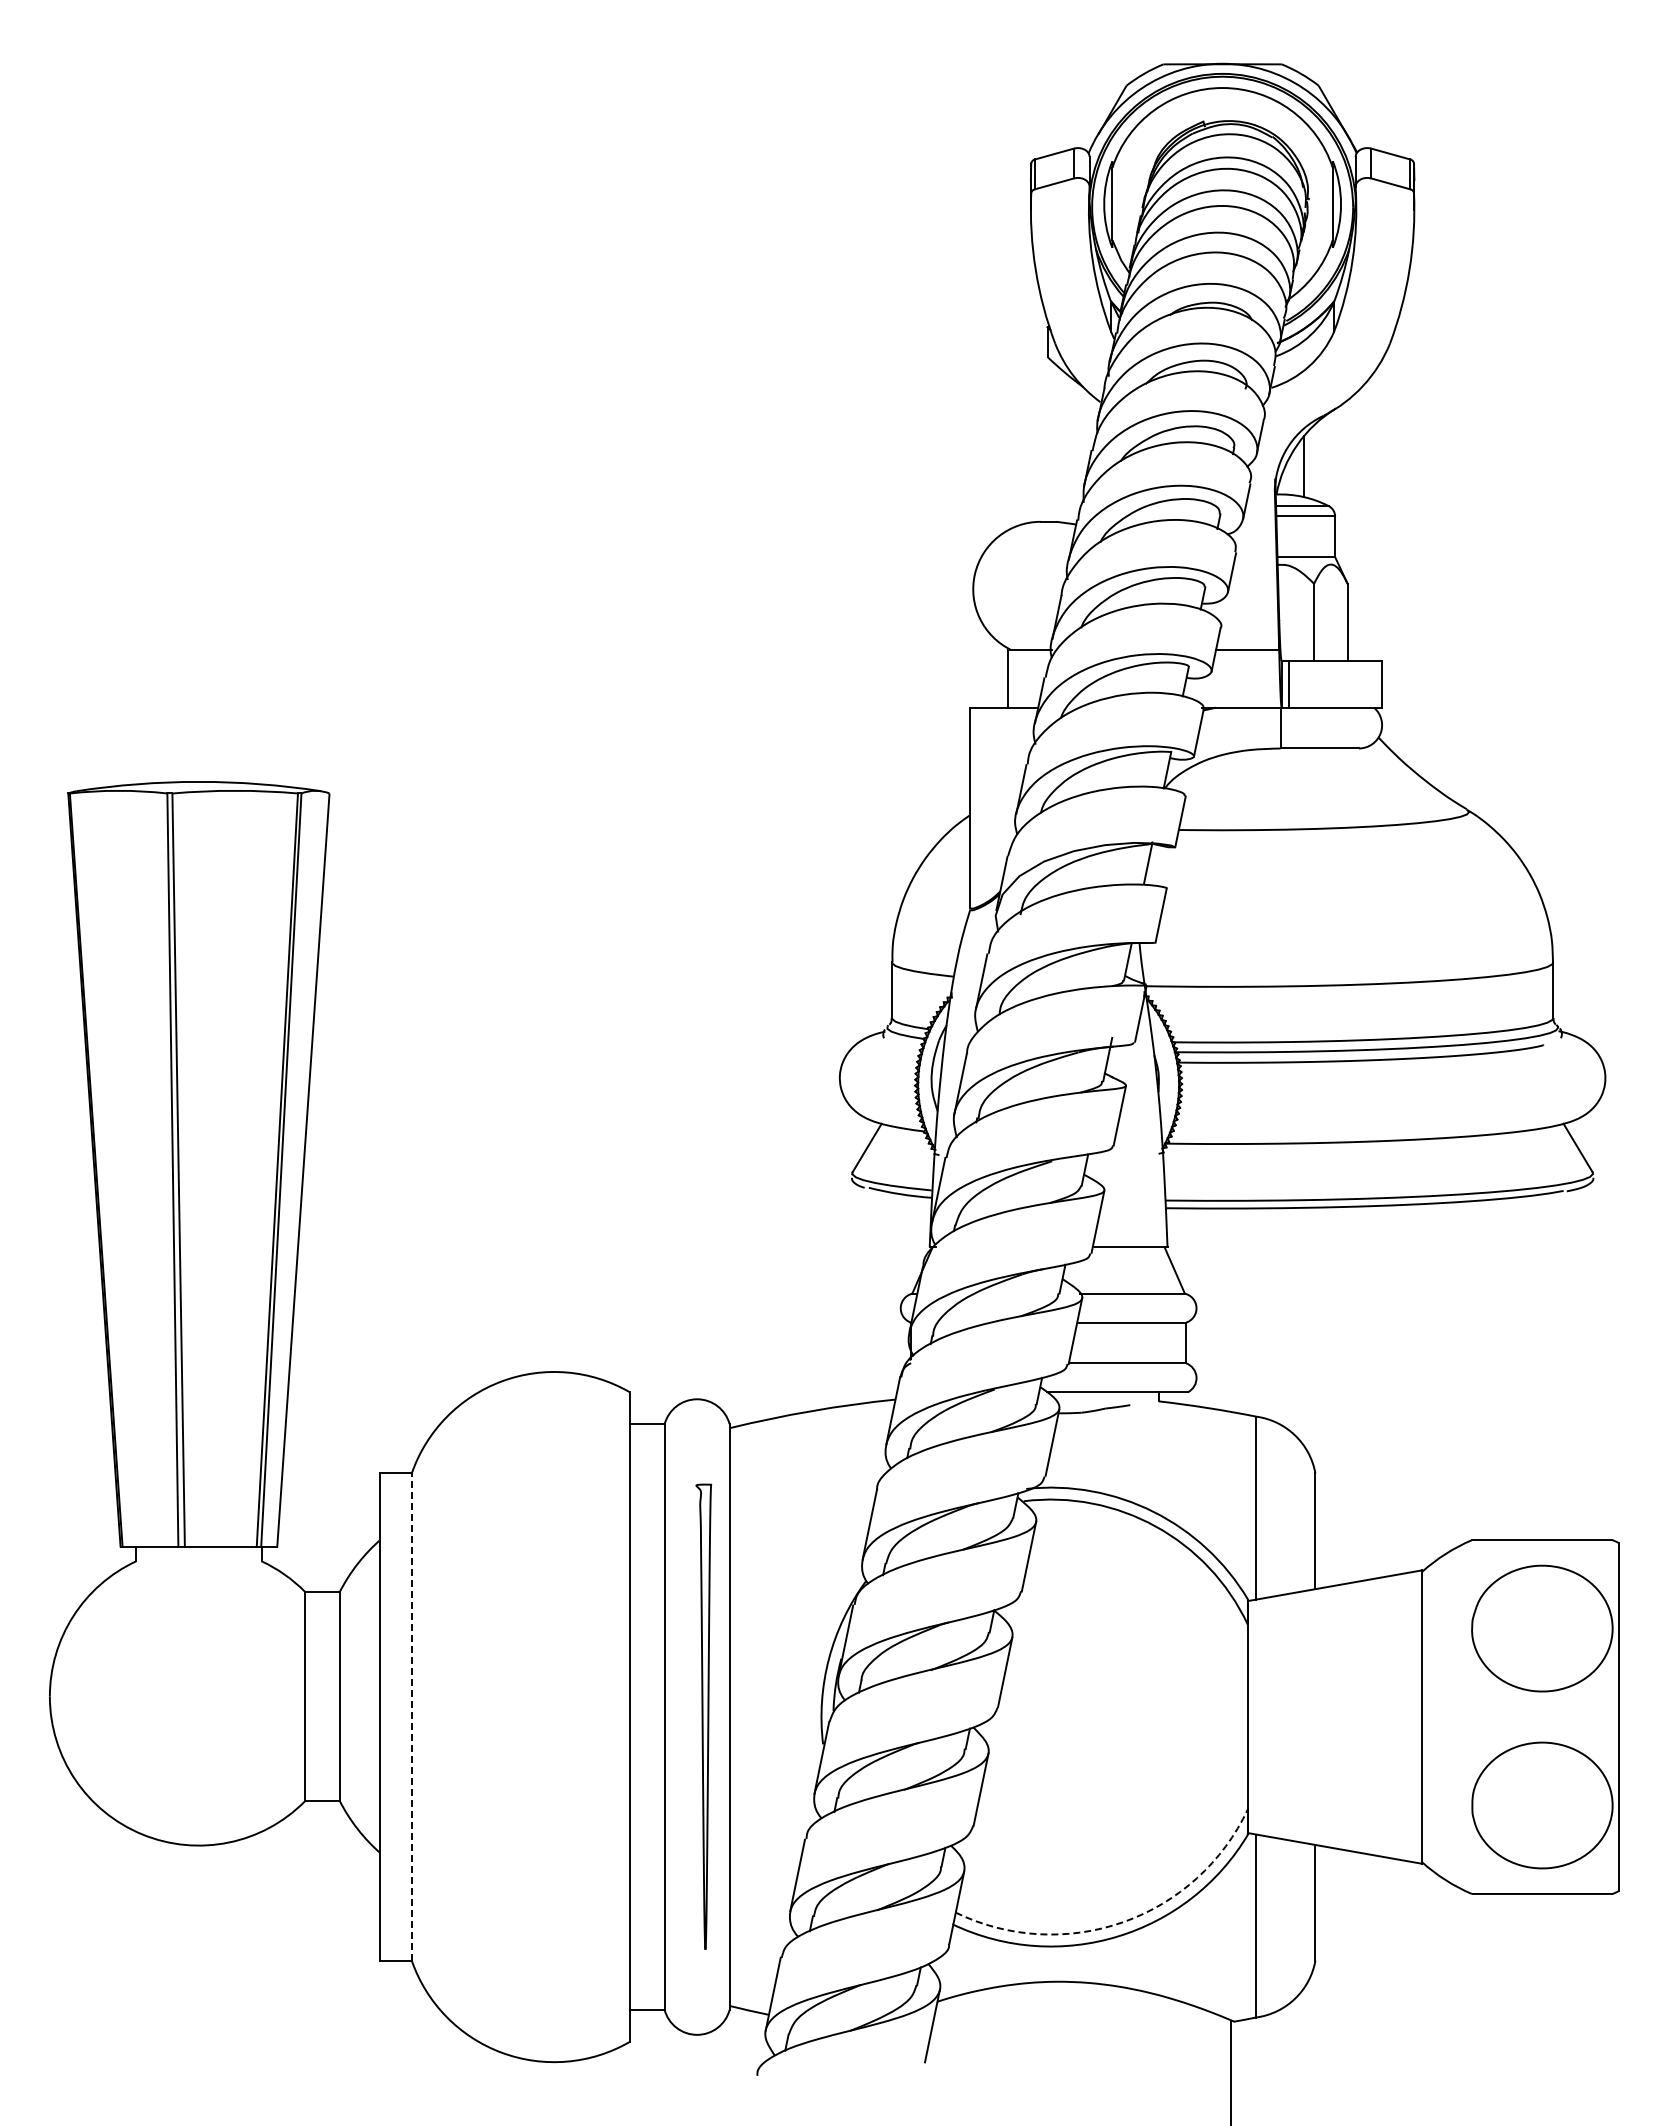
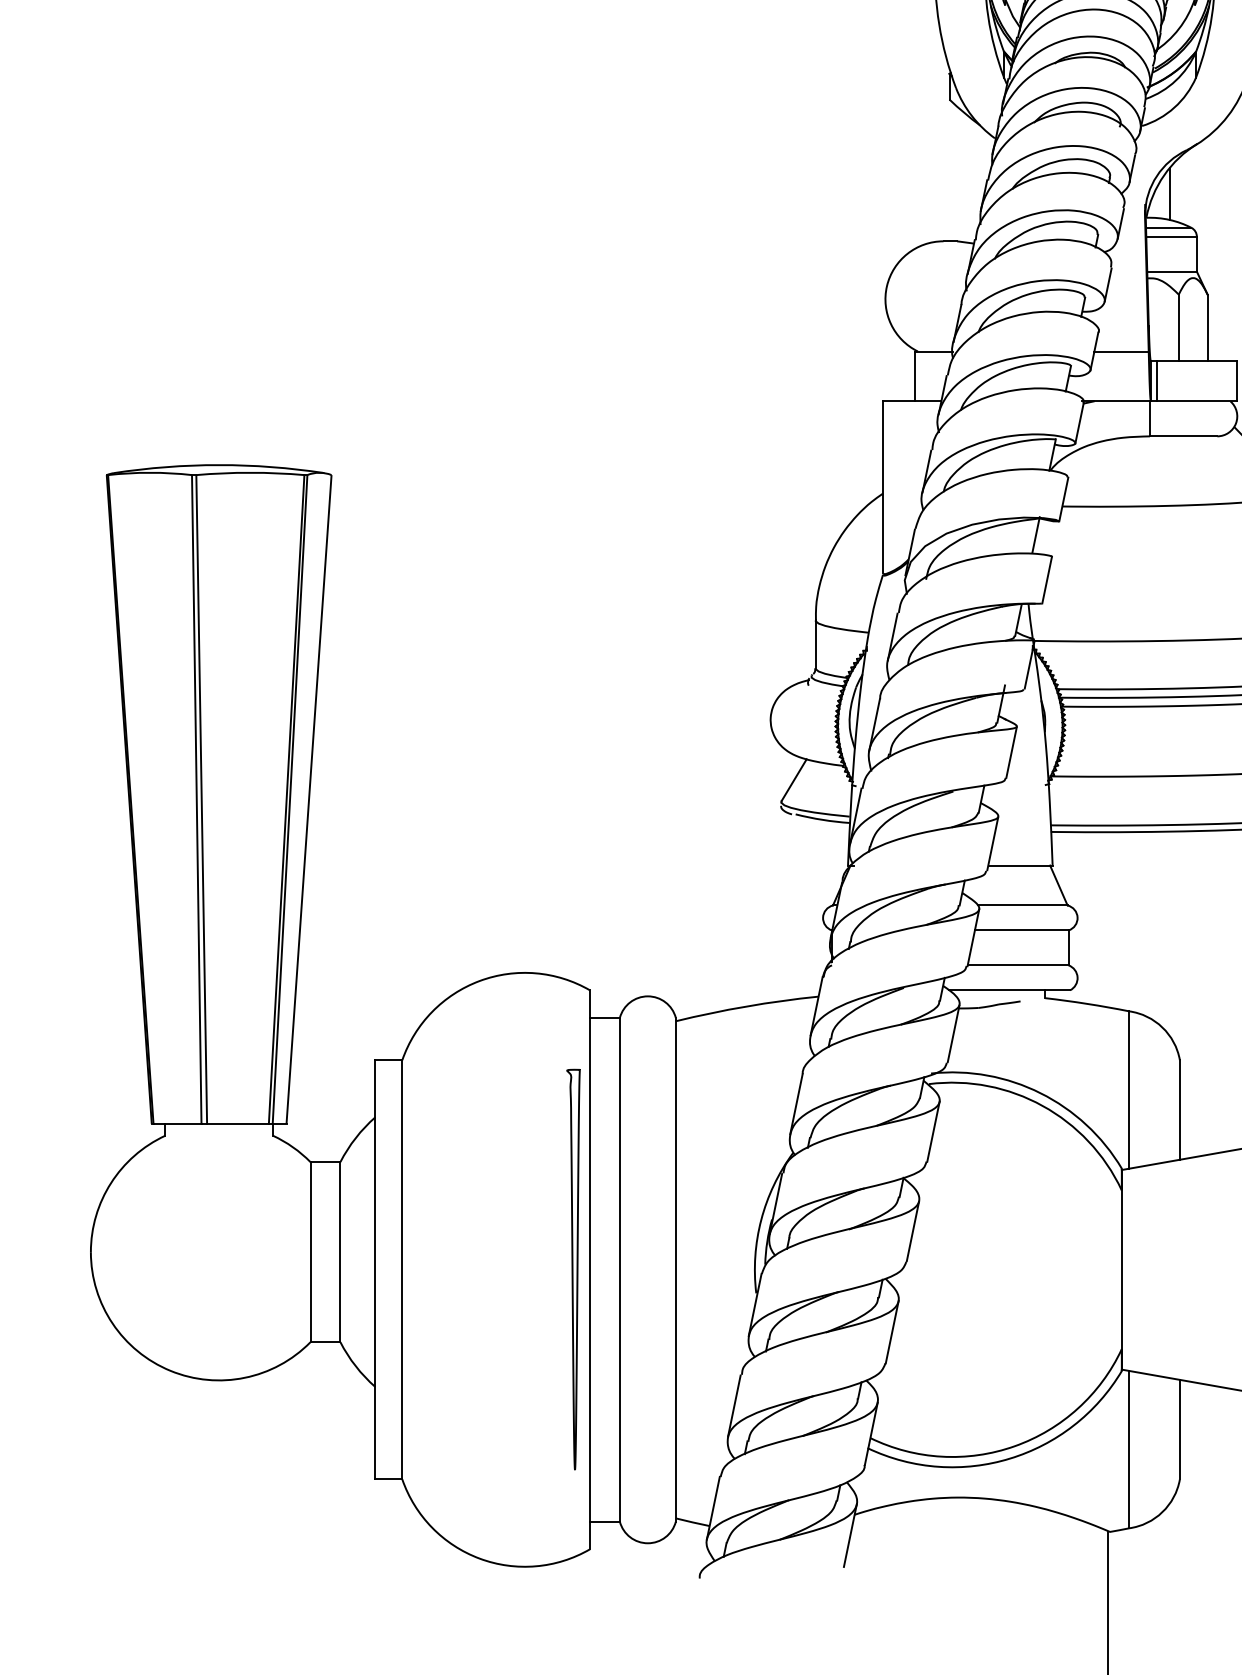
curve: (703, 1716) -> (573, 1269), moved
line: (411, 1717) -> (402, 1270), dashed -> solid
arc: (1123, 1922) -> (1014, 1446), dashed -> solid

